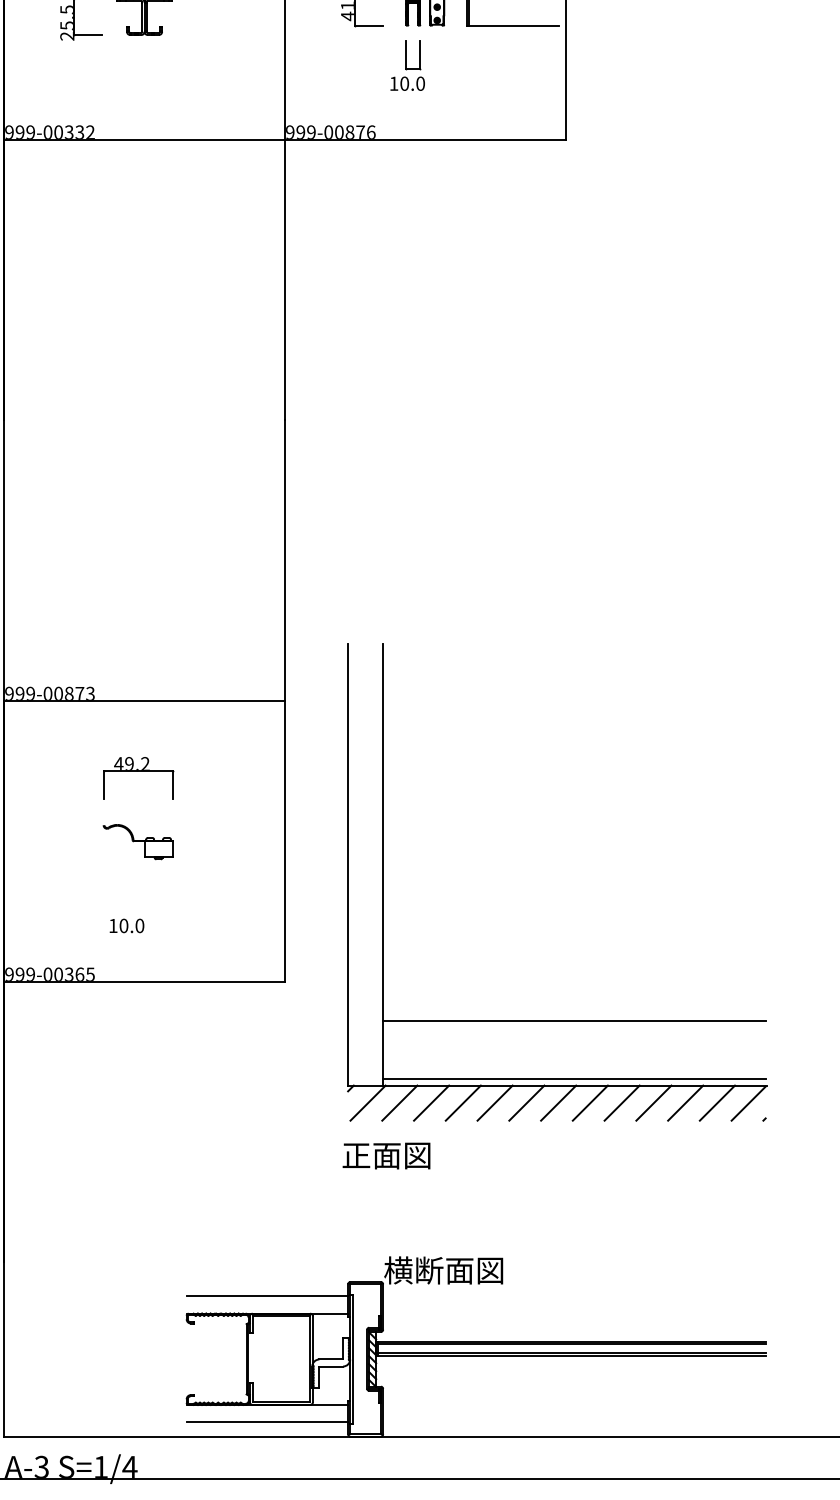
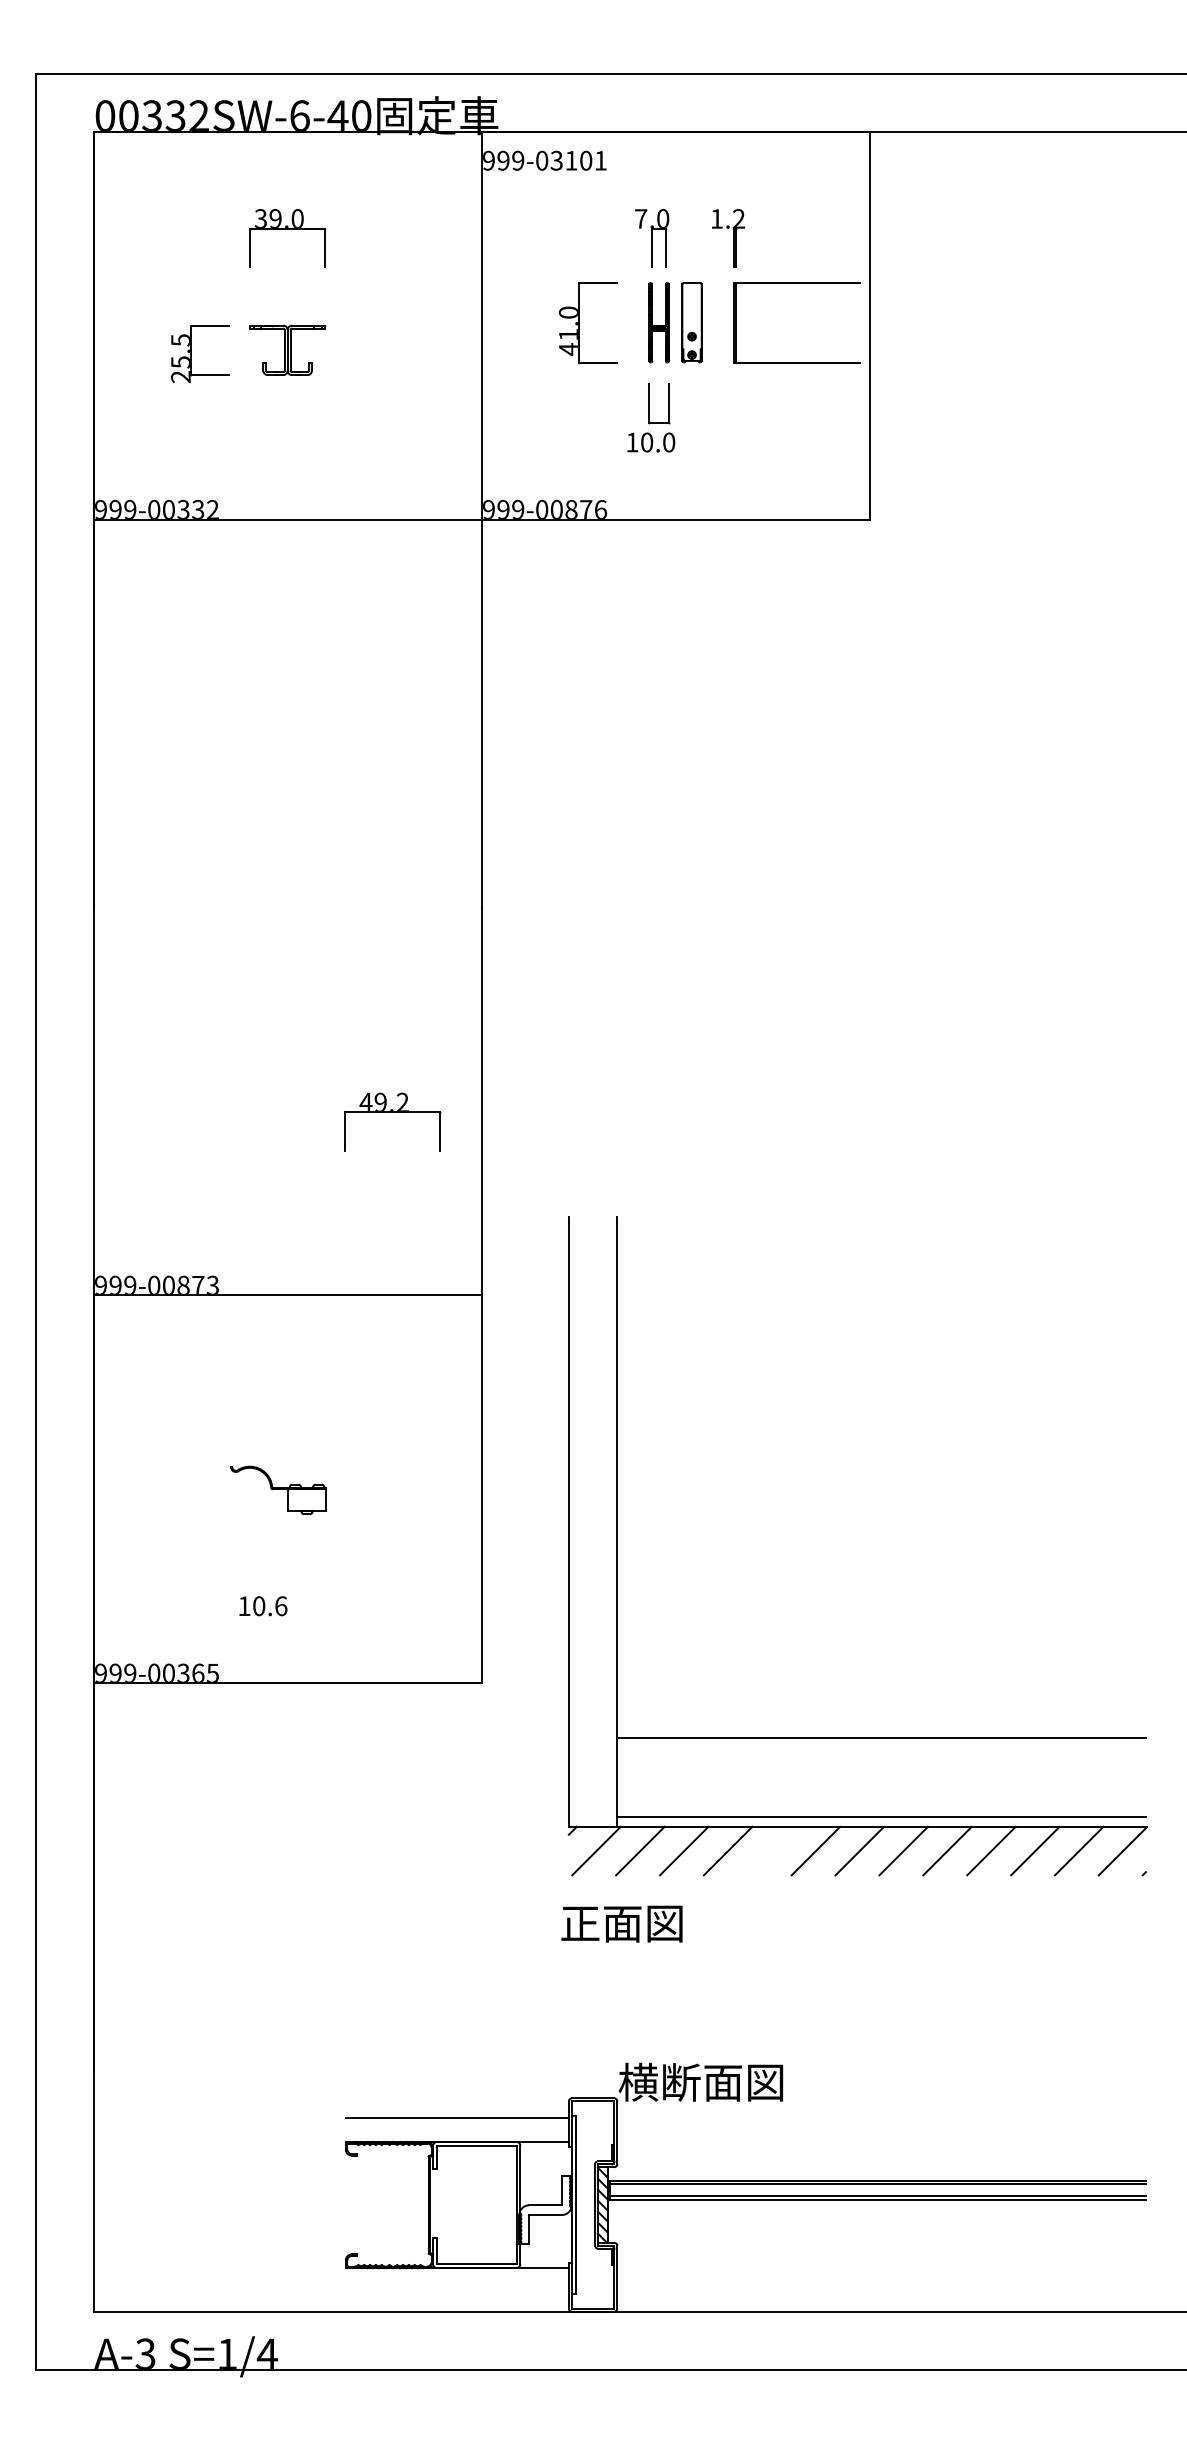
part: (137, 771) -> (392, 1112), moved
text: (140, 926) -> (281, 1606), 10.0 -> 10.6
line: (494, 1102) -> (771, 1850), removed
line: (266, 1422) -> (456, 2292), removed

